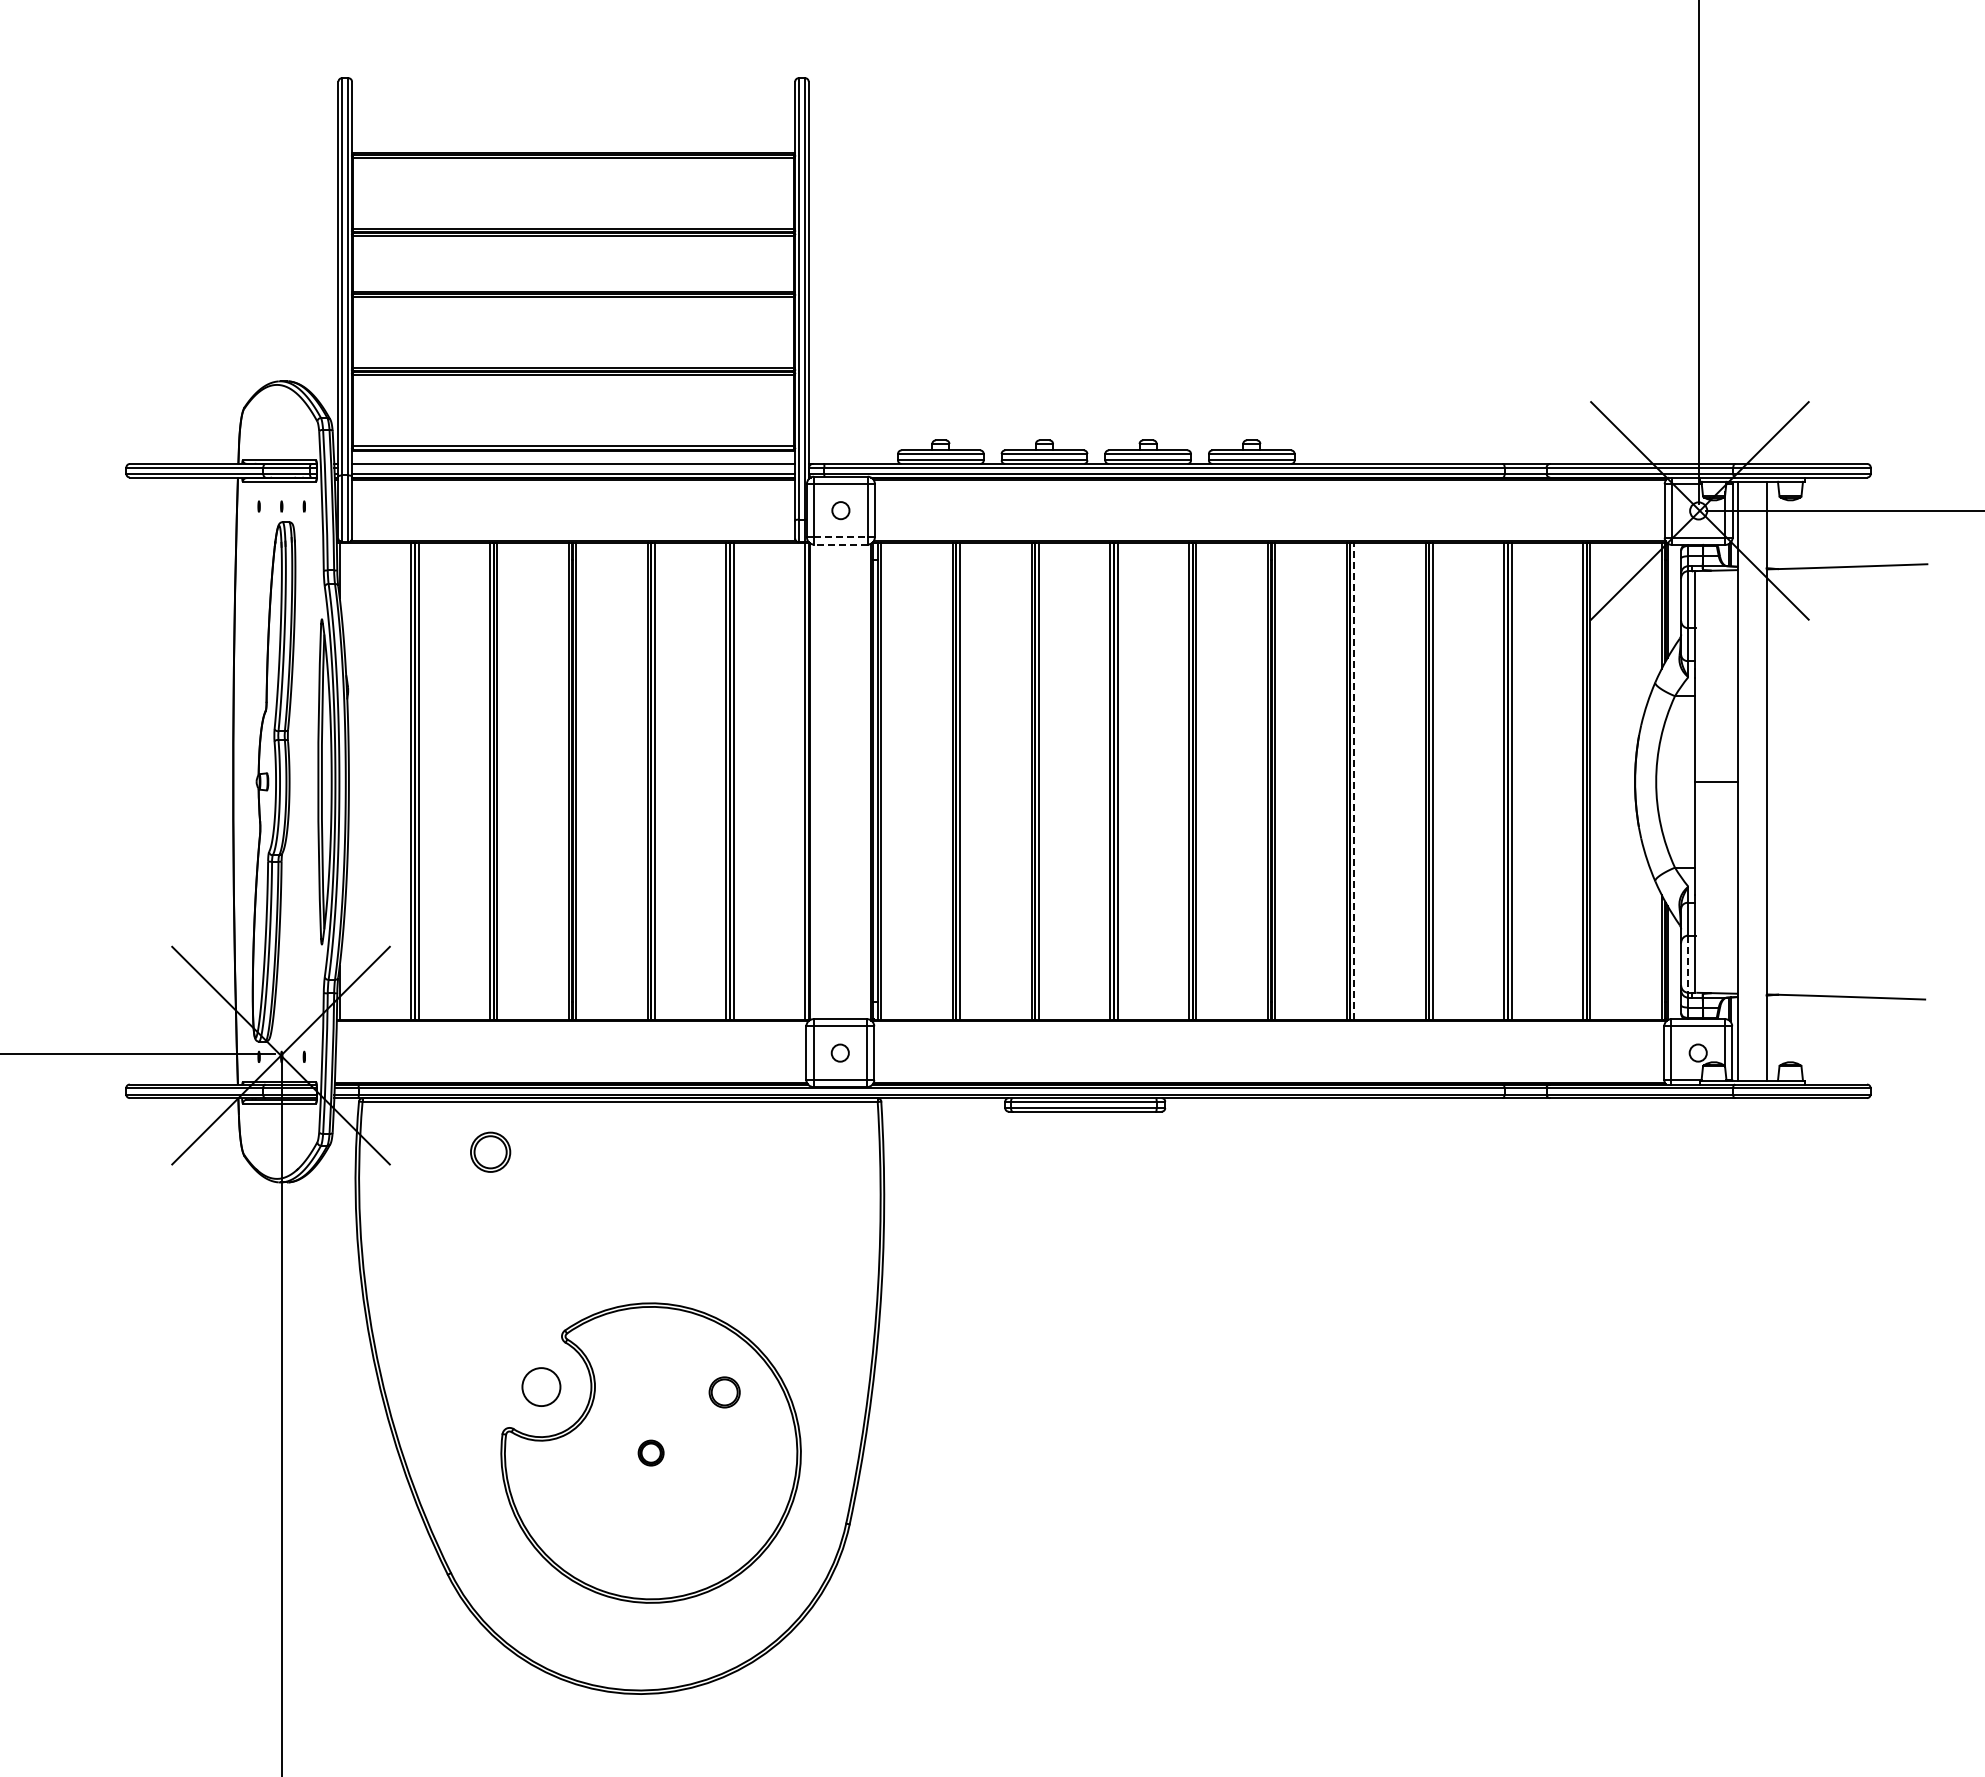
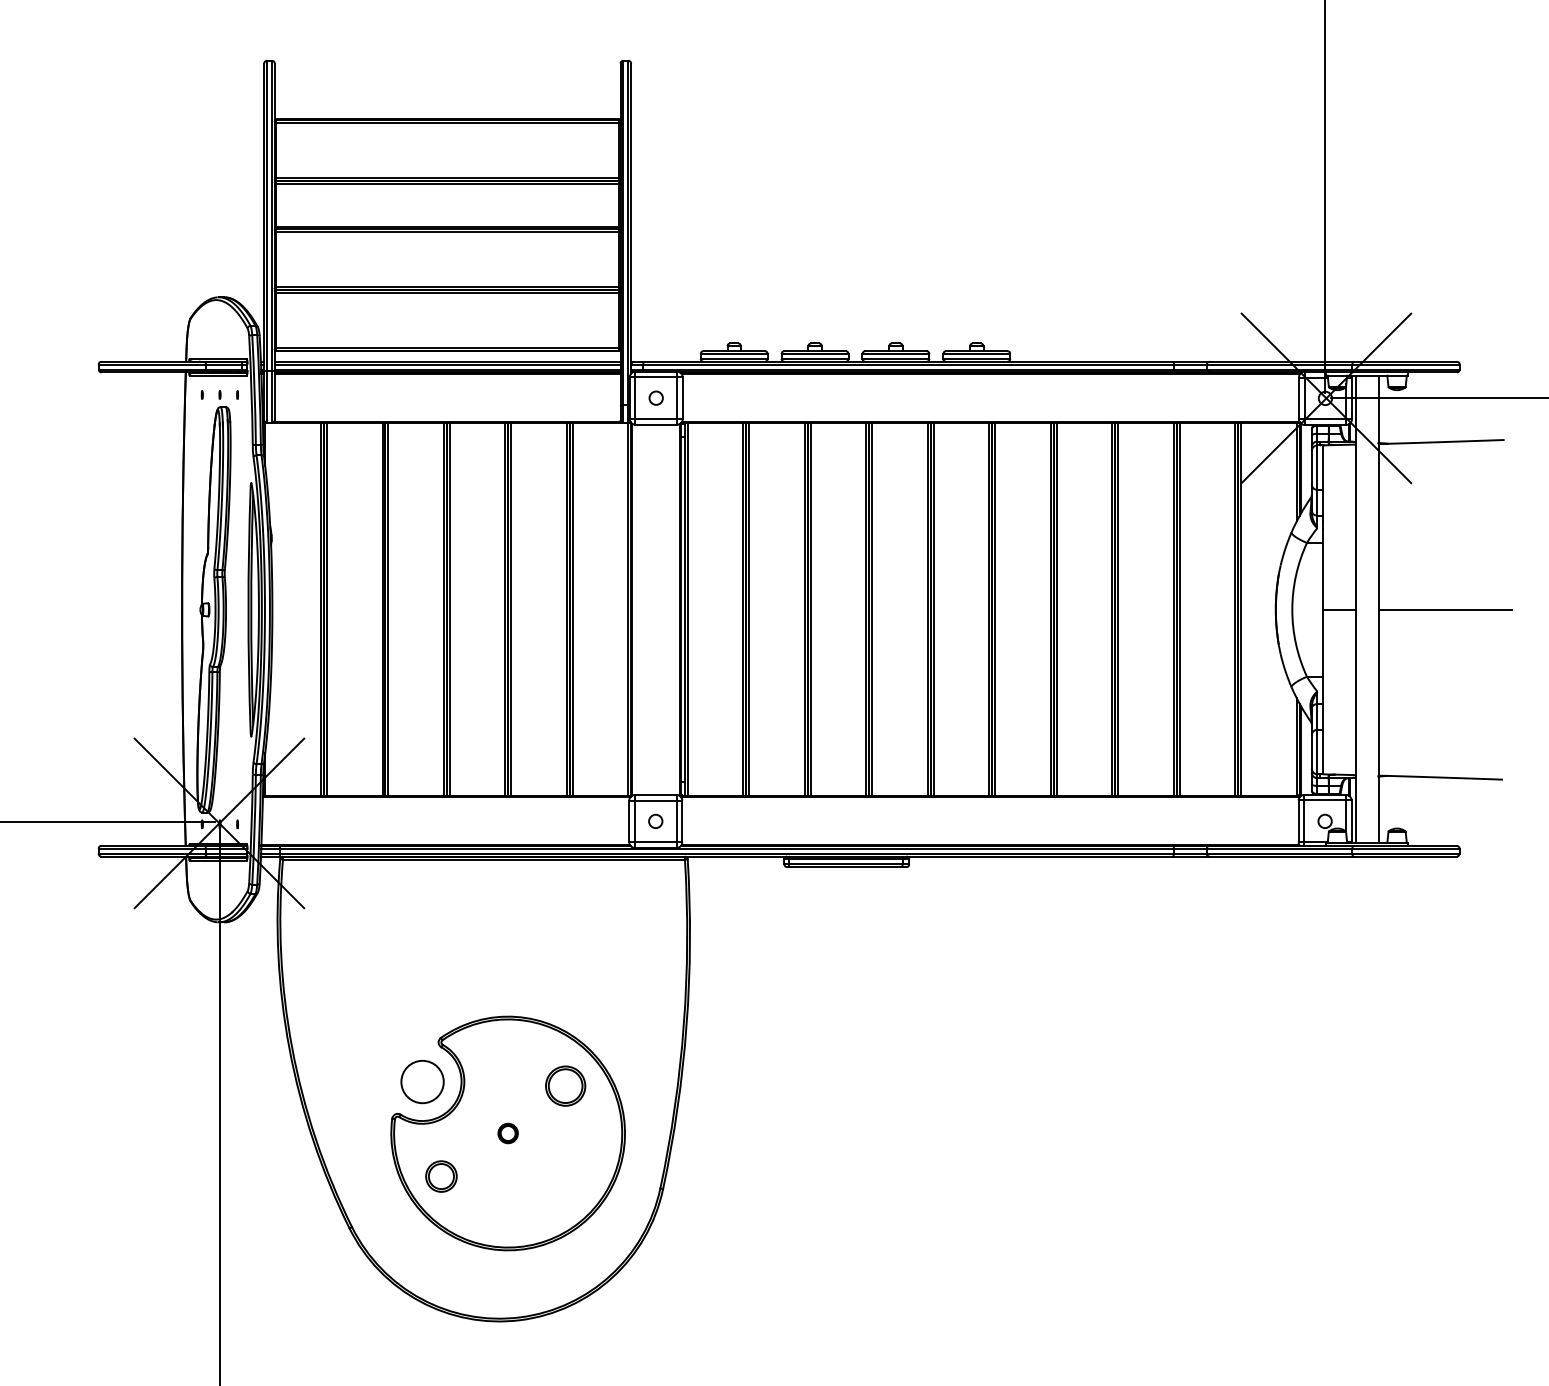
line: (573, 467) -> (447, 364), added
line: (840, 537) -> (655, 419), dashed -> solid
line: (840, 544) -> (655, 424), dashed -> solid
line: (1354, 781) -> (1056, 609), dashed -> solid
line: (1851, 781) -> (1444, 609), added
line: (1688, 964) -> (1317, 752), dashed -> solid
part: (490, 1151) -> (441, 1175), moved
circle: (541, 1386) -> (422, 1081), size x1.43
part: (724, 1392) -> (565, 1086), size x1.67

